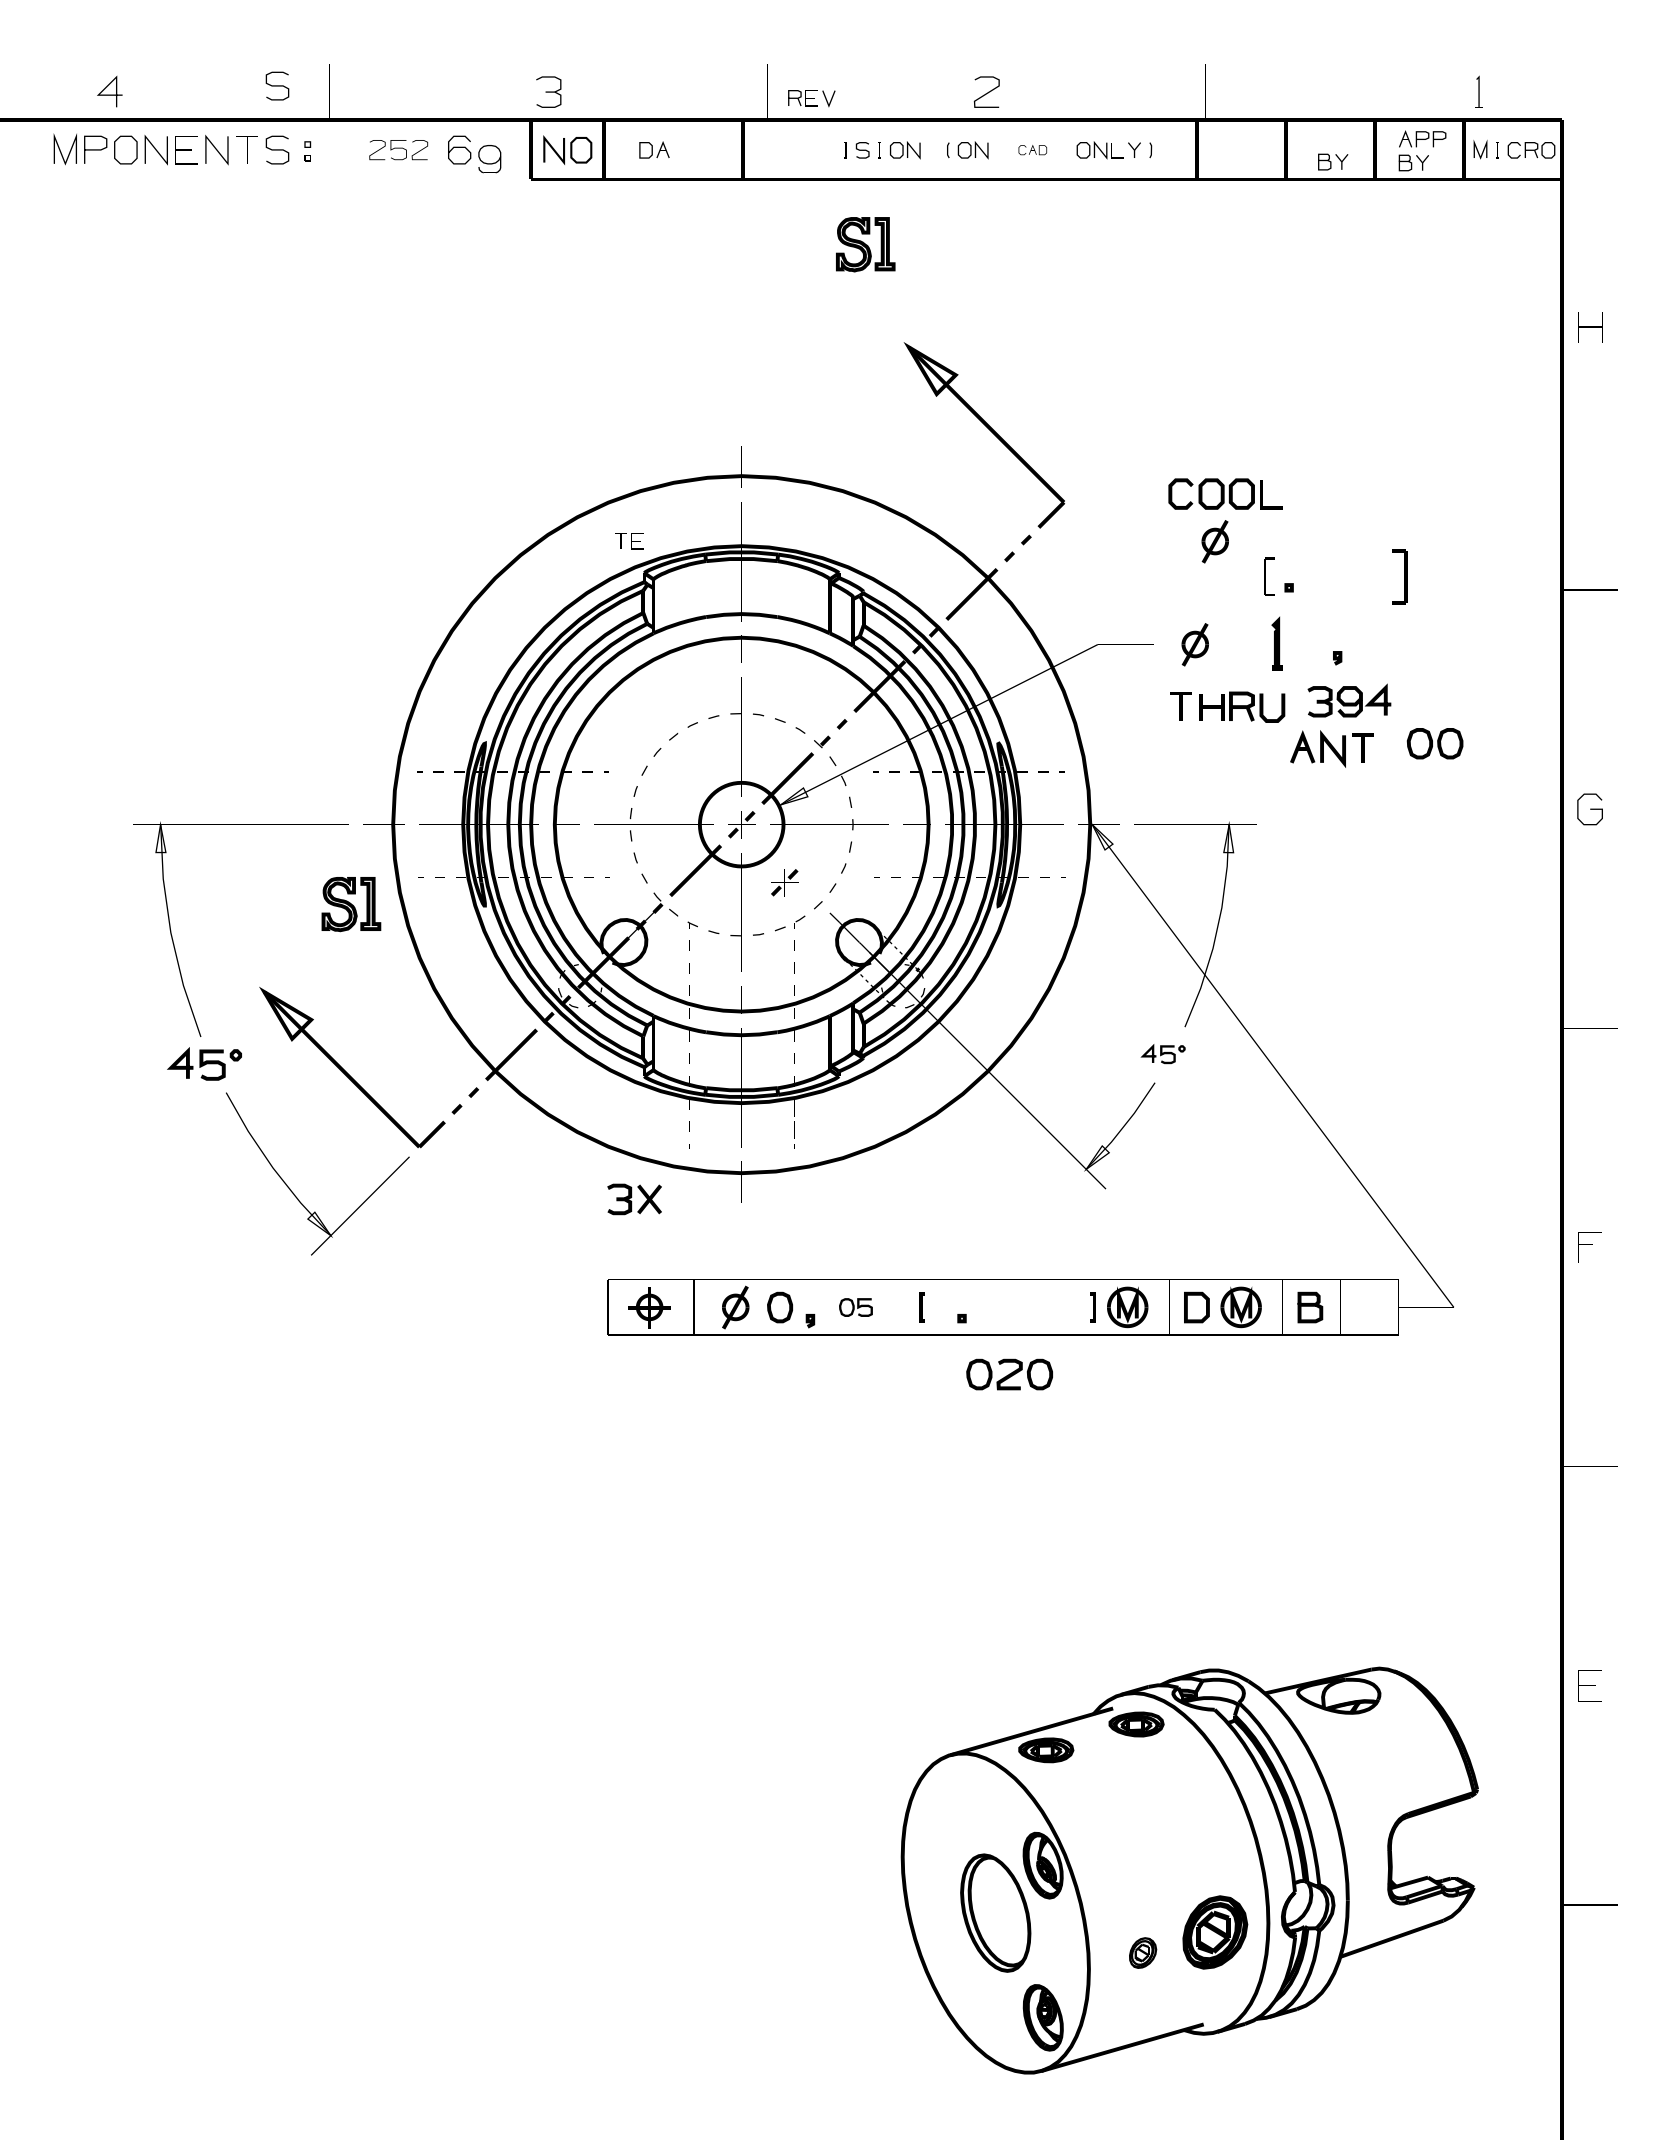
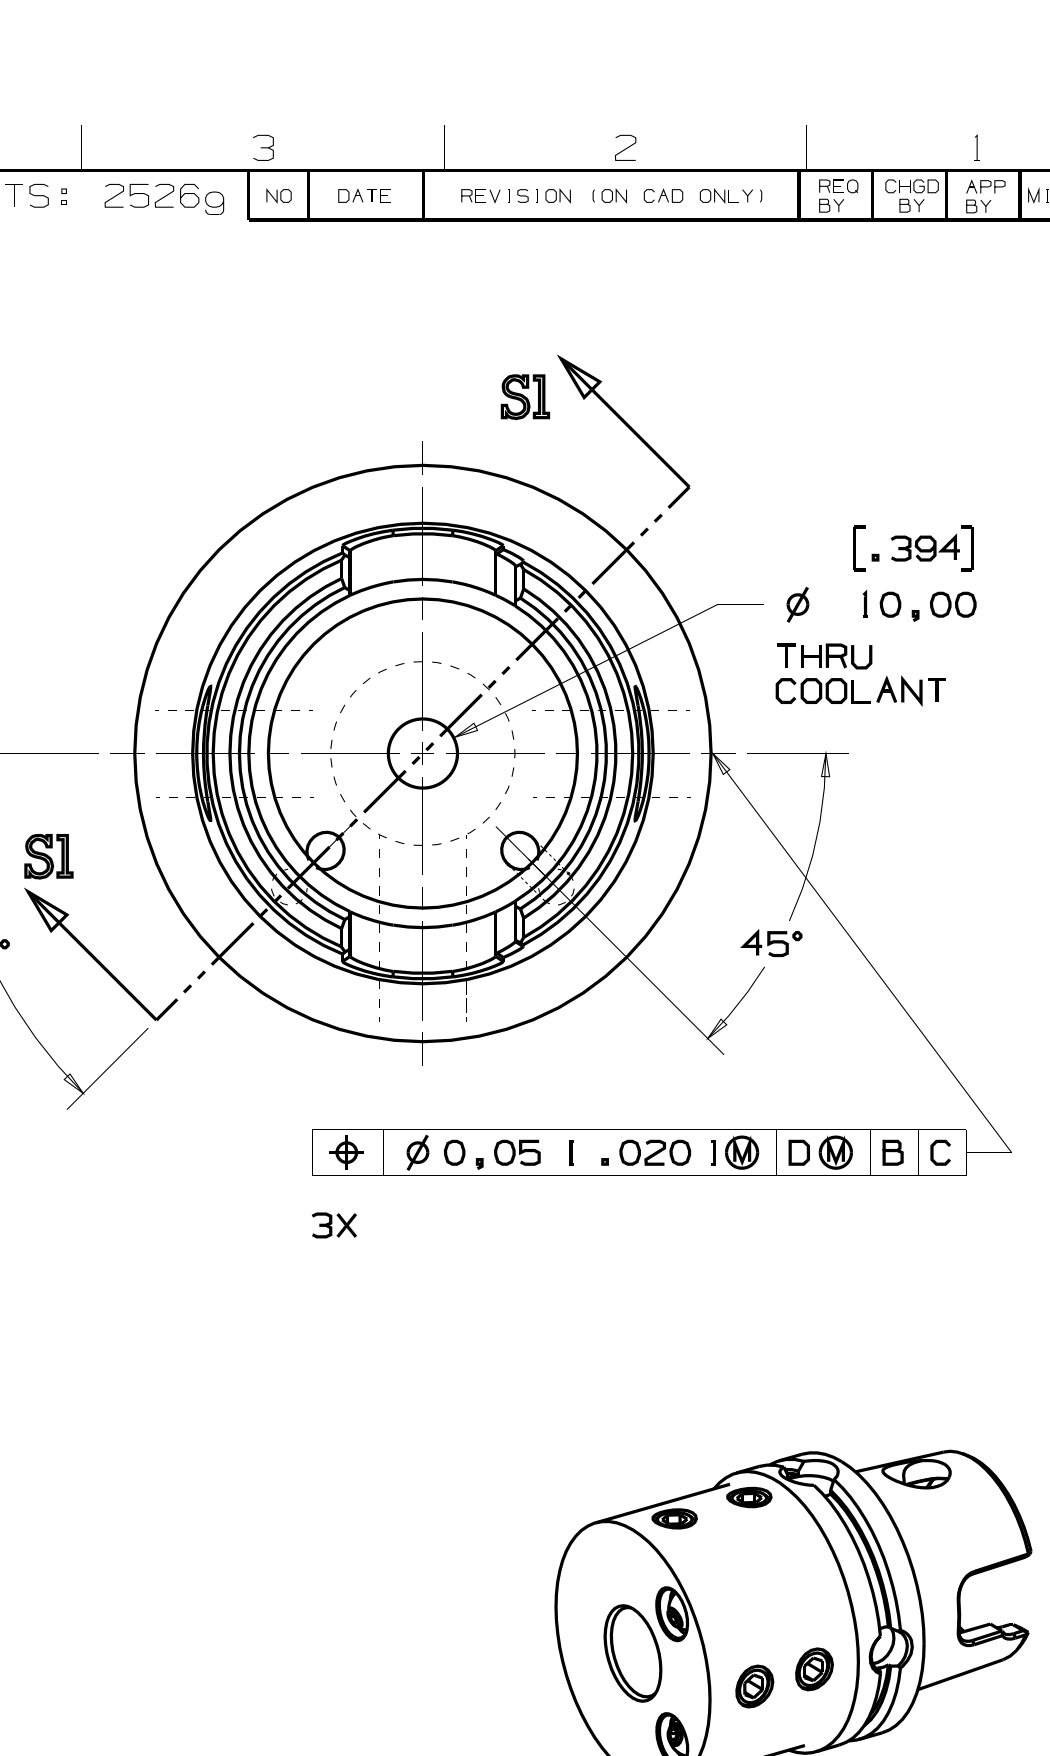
curve: (277, 85) -> (39, 142), removed
part: (1478, 91) -> (976, 147), moved
part: (811, 98) -> (480, 196), moved
part: (1333, 138) -> (912, 186), added
part: (398, 149) -> (139, 195), size x1.43
part: (1032, 149) -> (663, 195), size x1.67
part: (567, 150) -> (278, 196), size x0.62
part: (1244, 150) -> (838, 196), added
part: (865, 244) -> (525, 397), moved
part: (1225, 493) -> (822, 690), moved
part: (629, 541) -> (378, 196), moved
part: (1214, 541) -> (813, 519), removed
part: (1268, 576) -> (858, 548), size x1.43
part: (1276, 642) -> (865, 602), size x0.62
part: (1307, 644) -> (890, 604), added
part: (1349, 700) -> (925, 547), moved
part: (1434, 743) -> (952, 604), moved
part: (784, 882) -> (458, 801), removed
part: (351, 904) -> (49, 856), moved
part: (1162, 1053) -> (770, 942), size x1.67
part: (634, 1199) -> (334, 1225), moved
part: (855, 1307) -> (517, 1152), size x1.67
curve: (1359, 1307) -> (933, 1152), added
part: (1009, 1374) -> (655, 1152), moved
part: (1215, 1931) -> (814, 1668), size x0.71
part: (1142, 1952) -> (754, 1686), size x1.67

